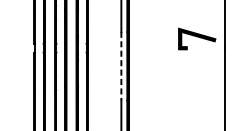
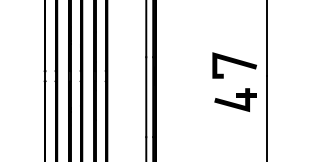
line: (121, 66) -> (146, 97), dashed -> solid
part: (197, 68) -> (235, 99), added

